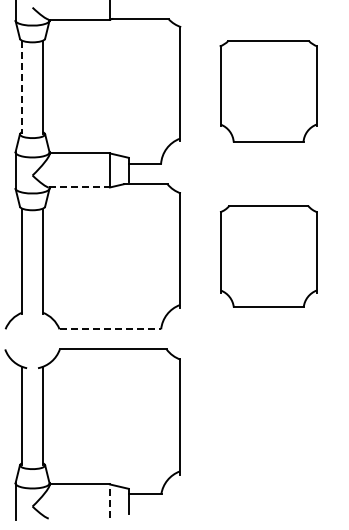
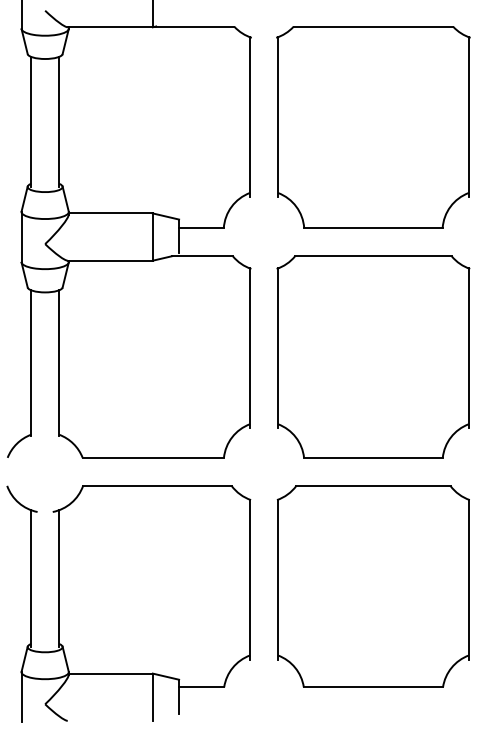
line: (22, 87) -> (31, 121), dashed -> solid
part: (268, 91) -> (373, 127), size x1.43
line: (79, 187) -> (110, 260), dashed -> solid
part: (268, 256) -> (373, 356), size x1.43
line: (110, 329) -> (153, 458), dashed -> solid
part: (268, 421) -> (373, 586), added
line: (110, 500) -> (153, 695), dashed -> solid

